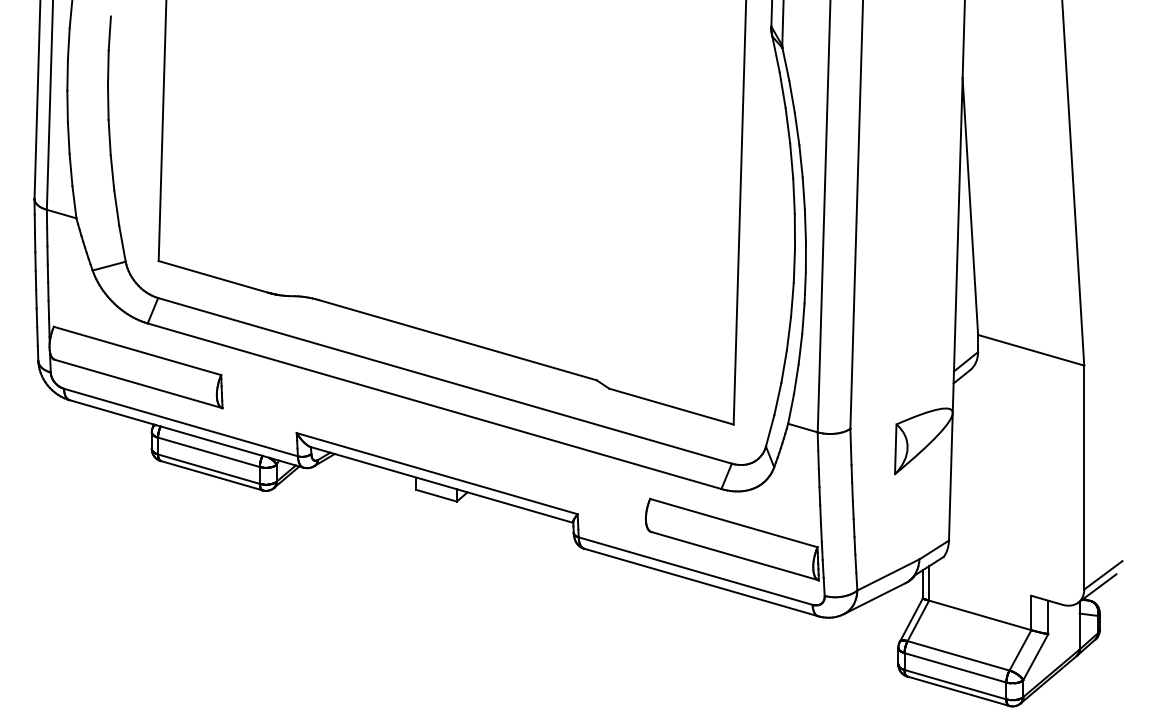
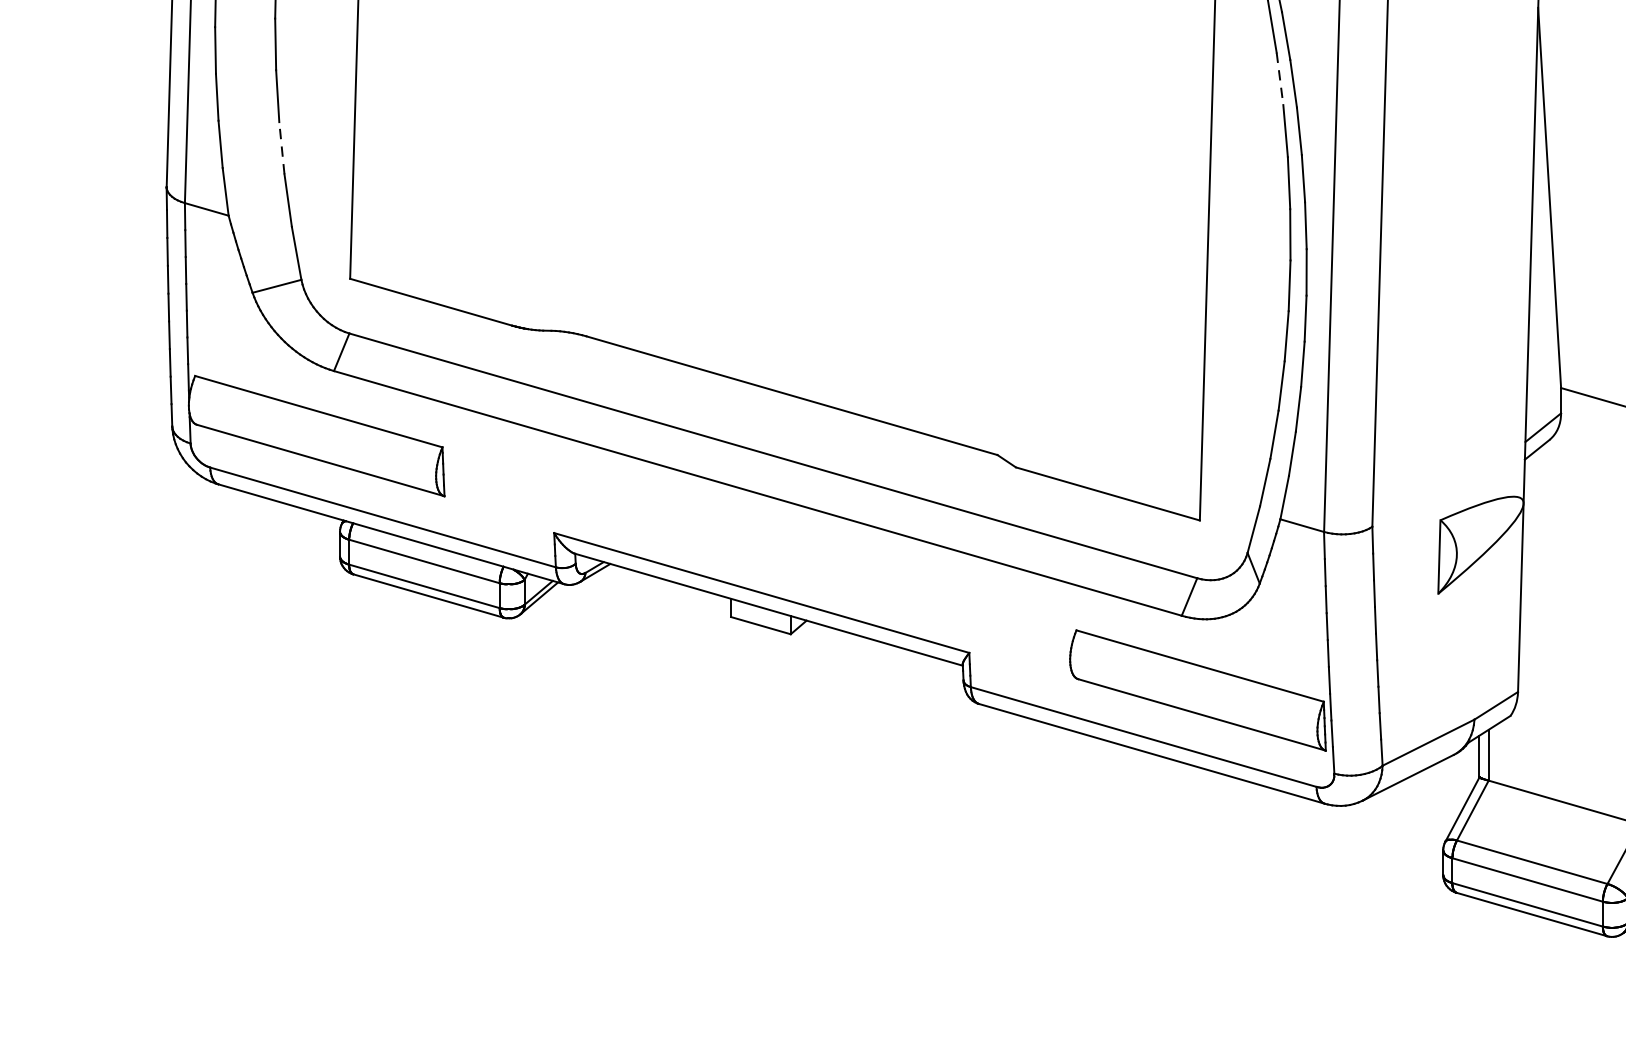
line: (787, 125) -> (1279, 78), solid -> dashed
line: (112, 172) -> (281, 147), solid -> dashed

